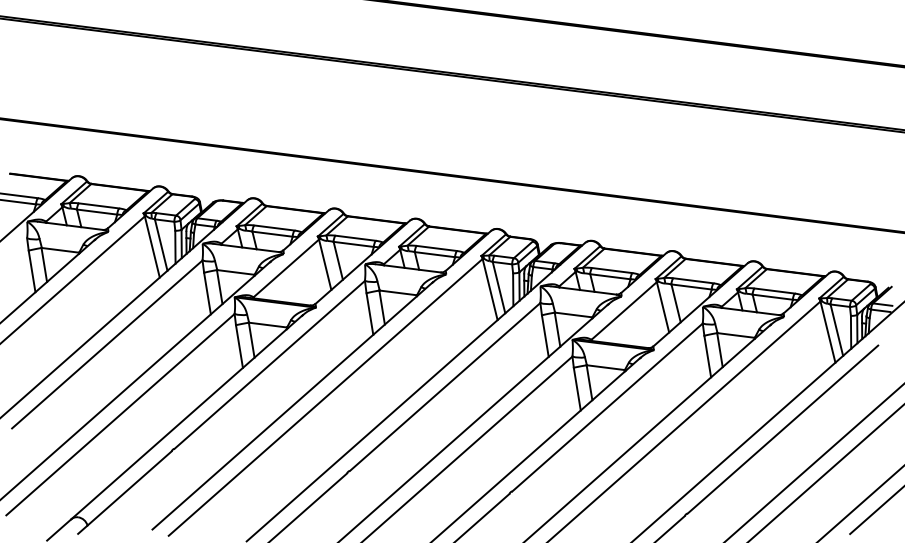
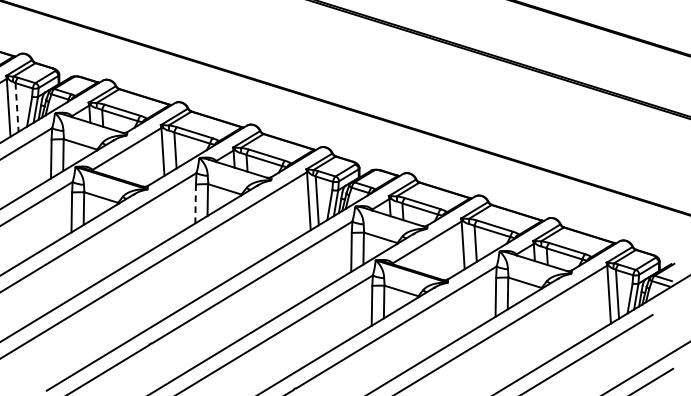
line: (161, 245) -> (17, 107), solid -> dashed
line: (369, 314) -> (195, 204), solid -> dashed

